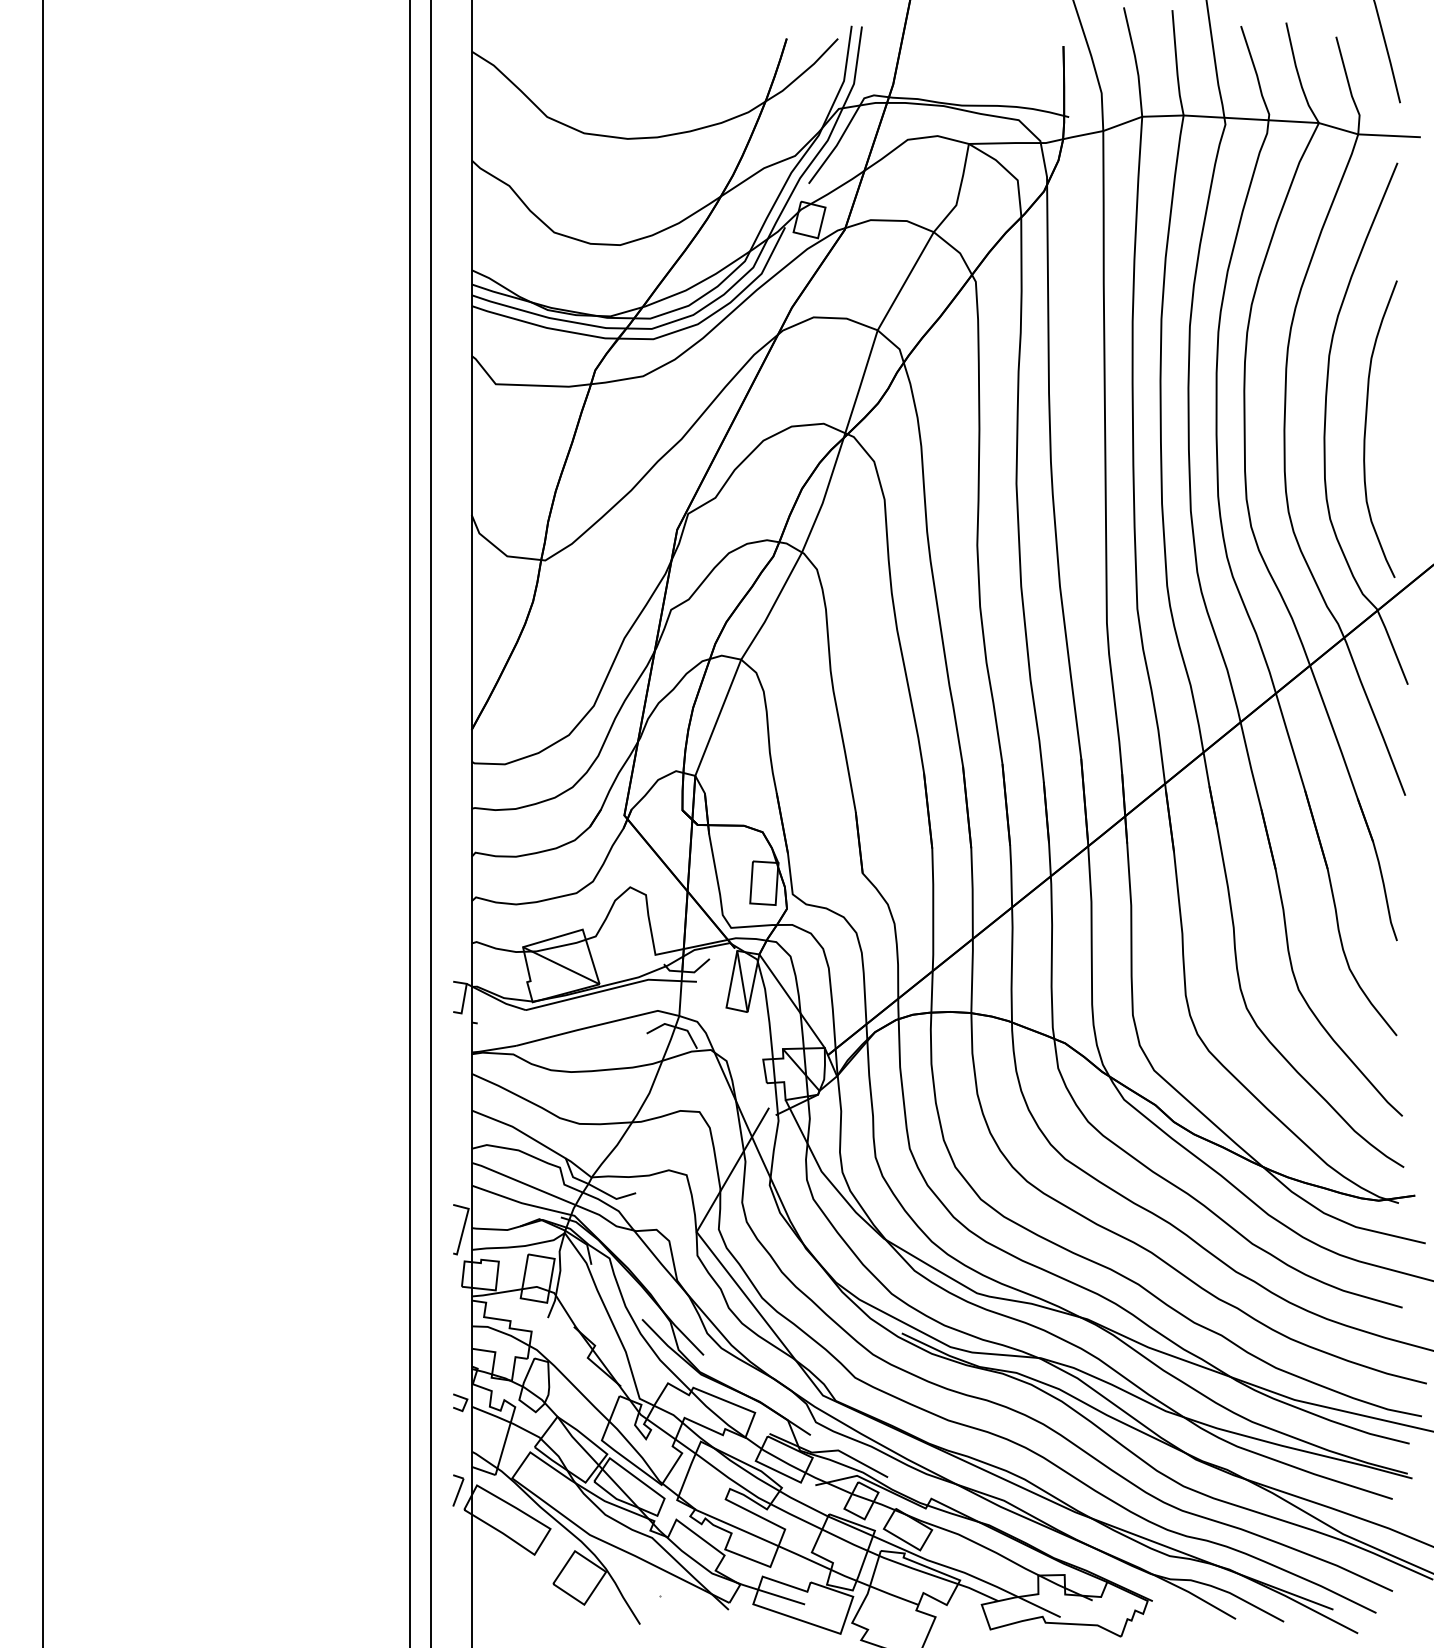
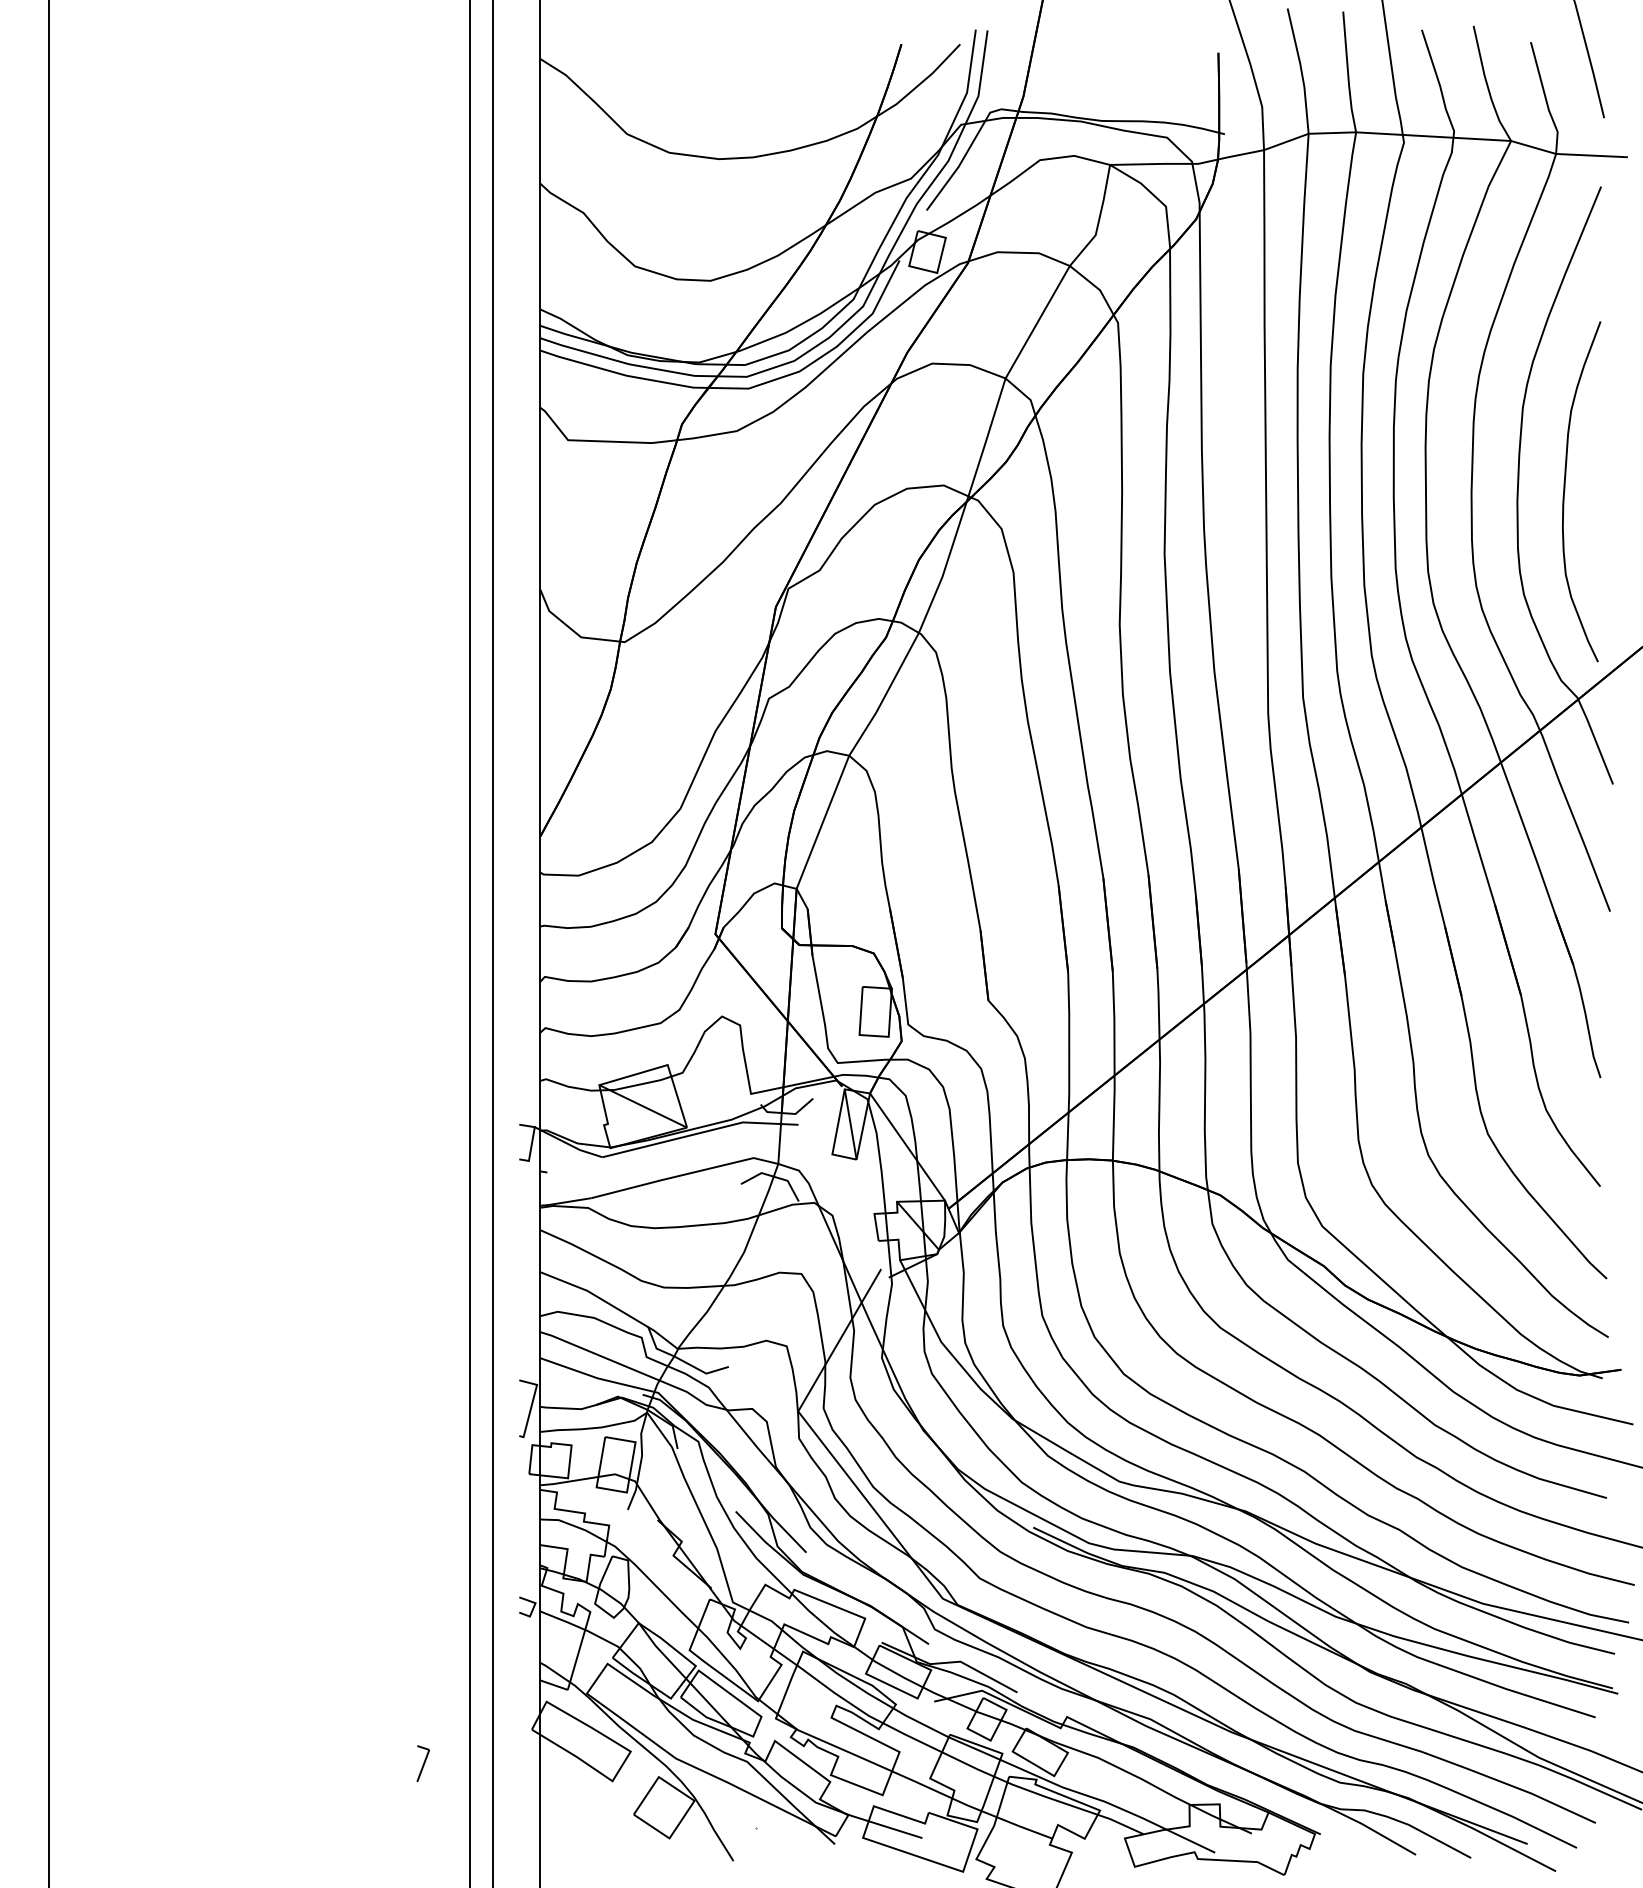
part: (457, 1490) -> (422, 1763), moved

